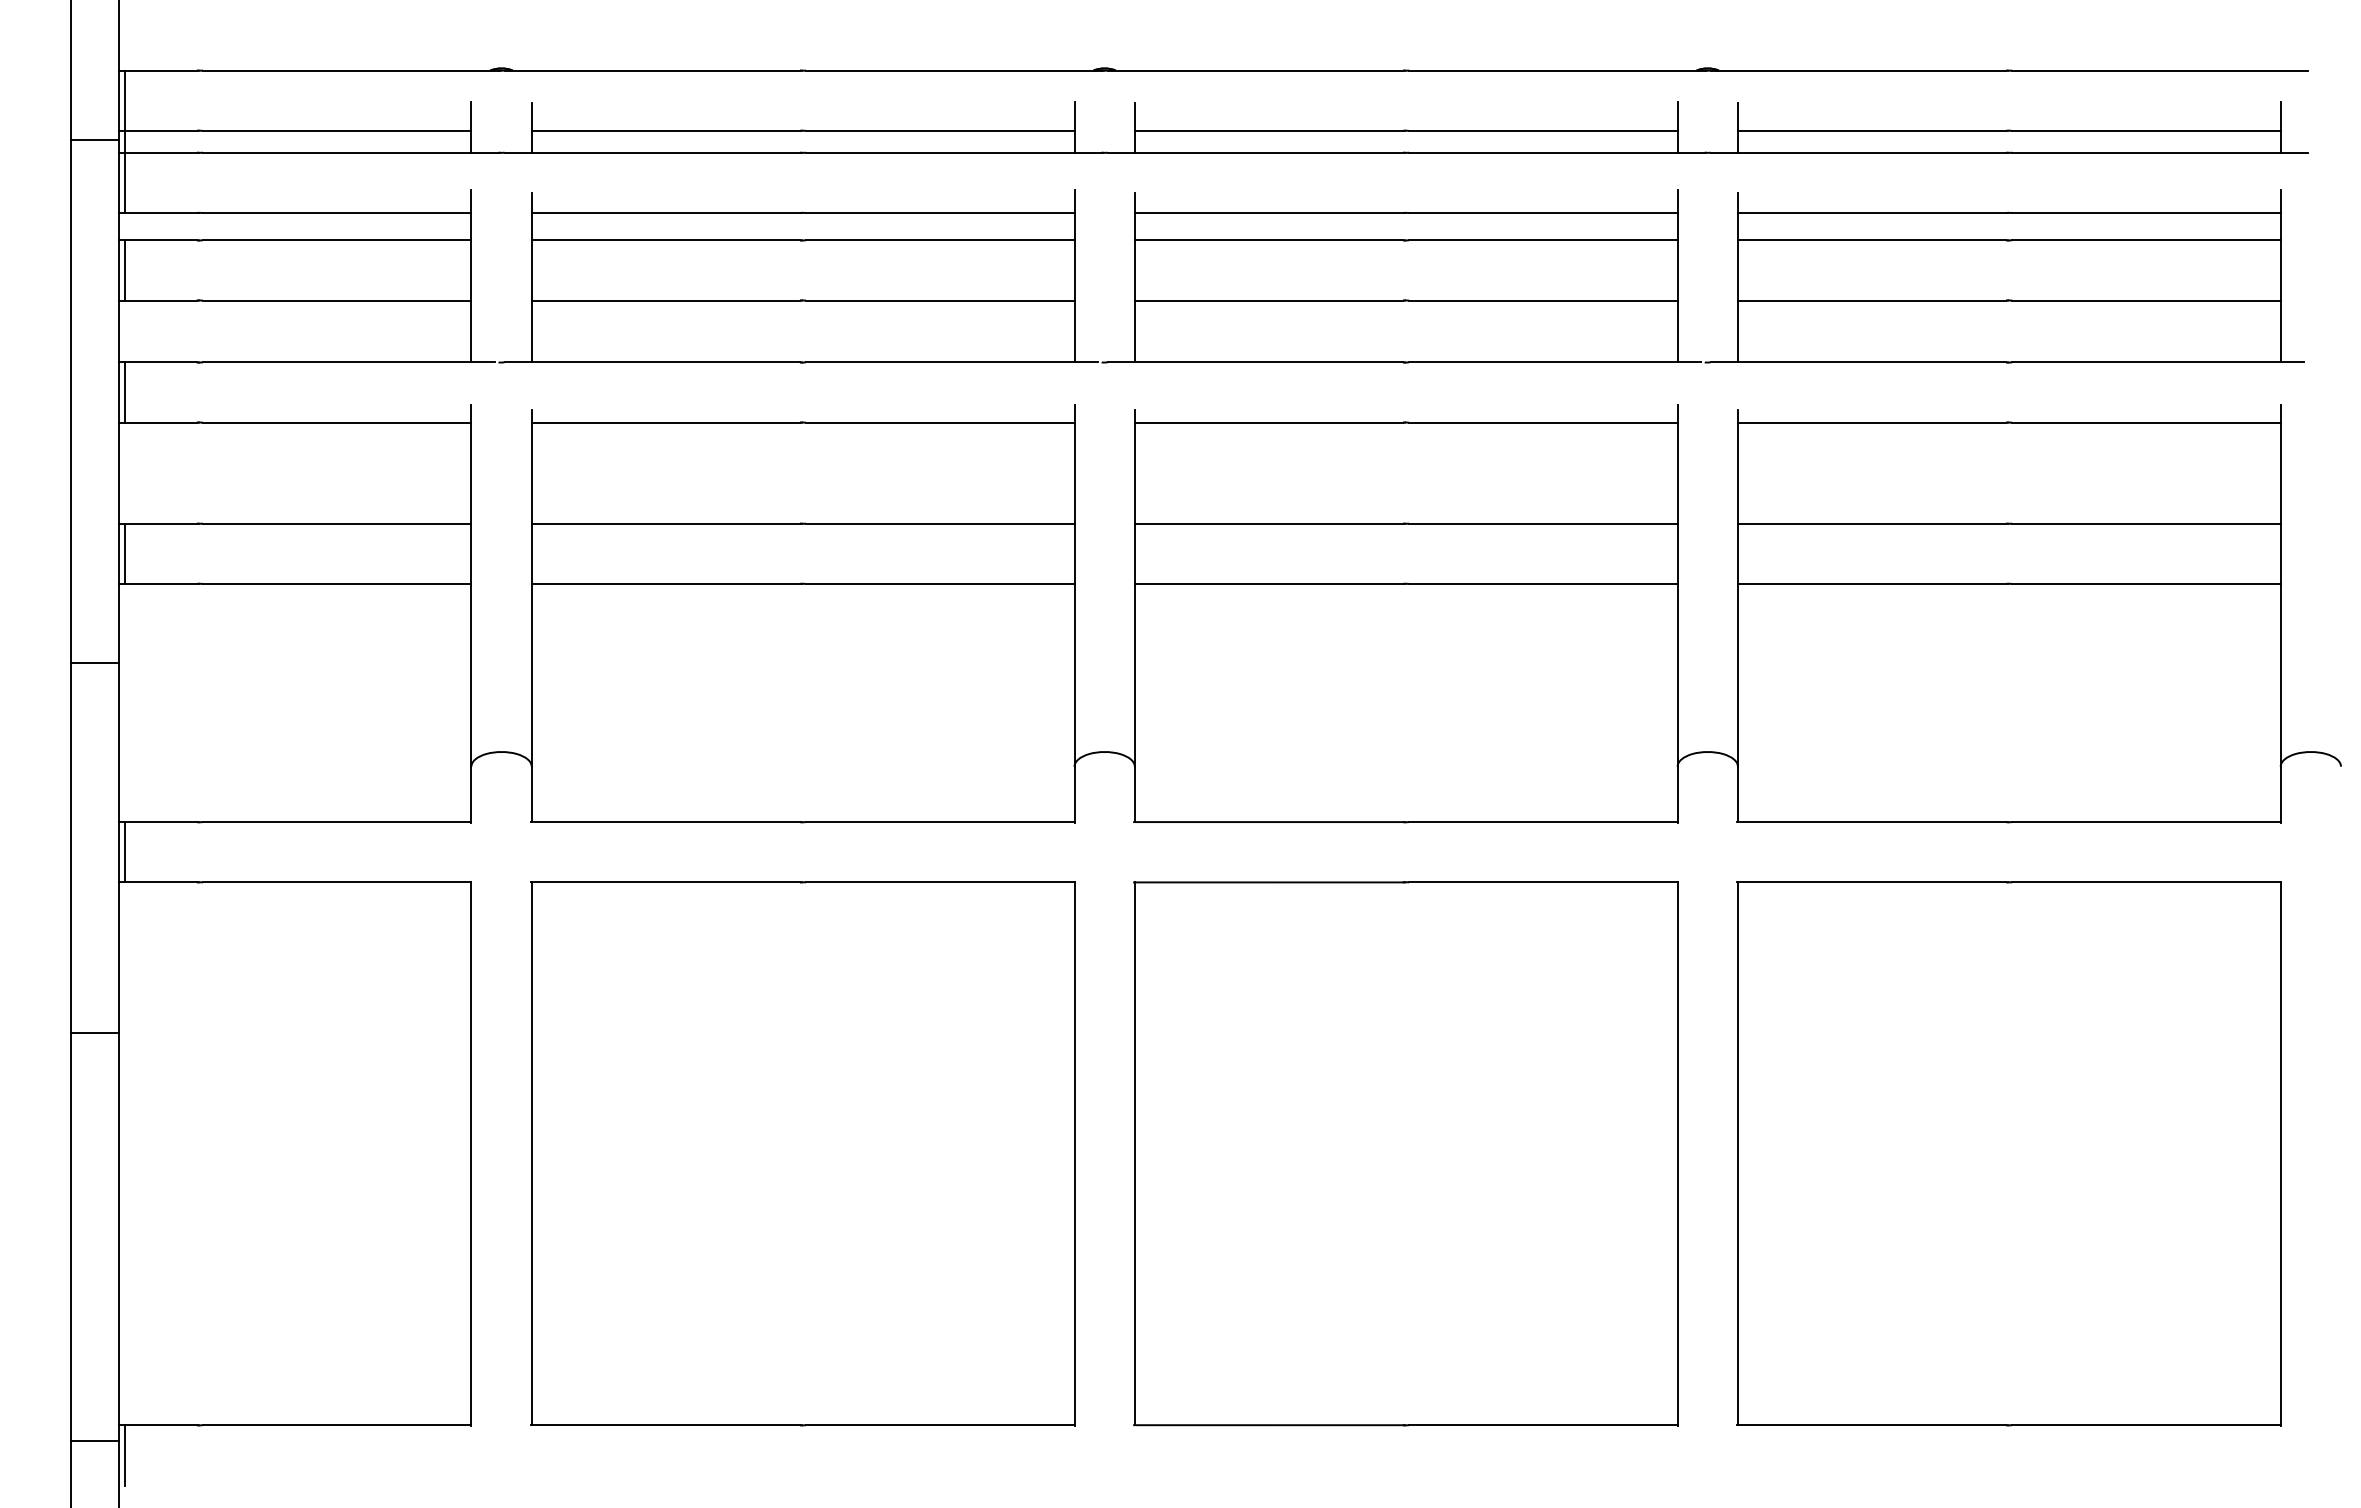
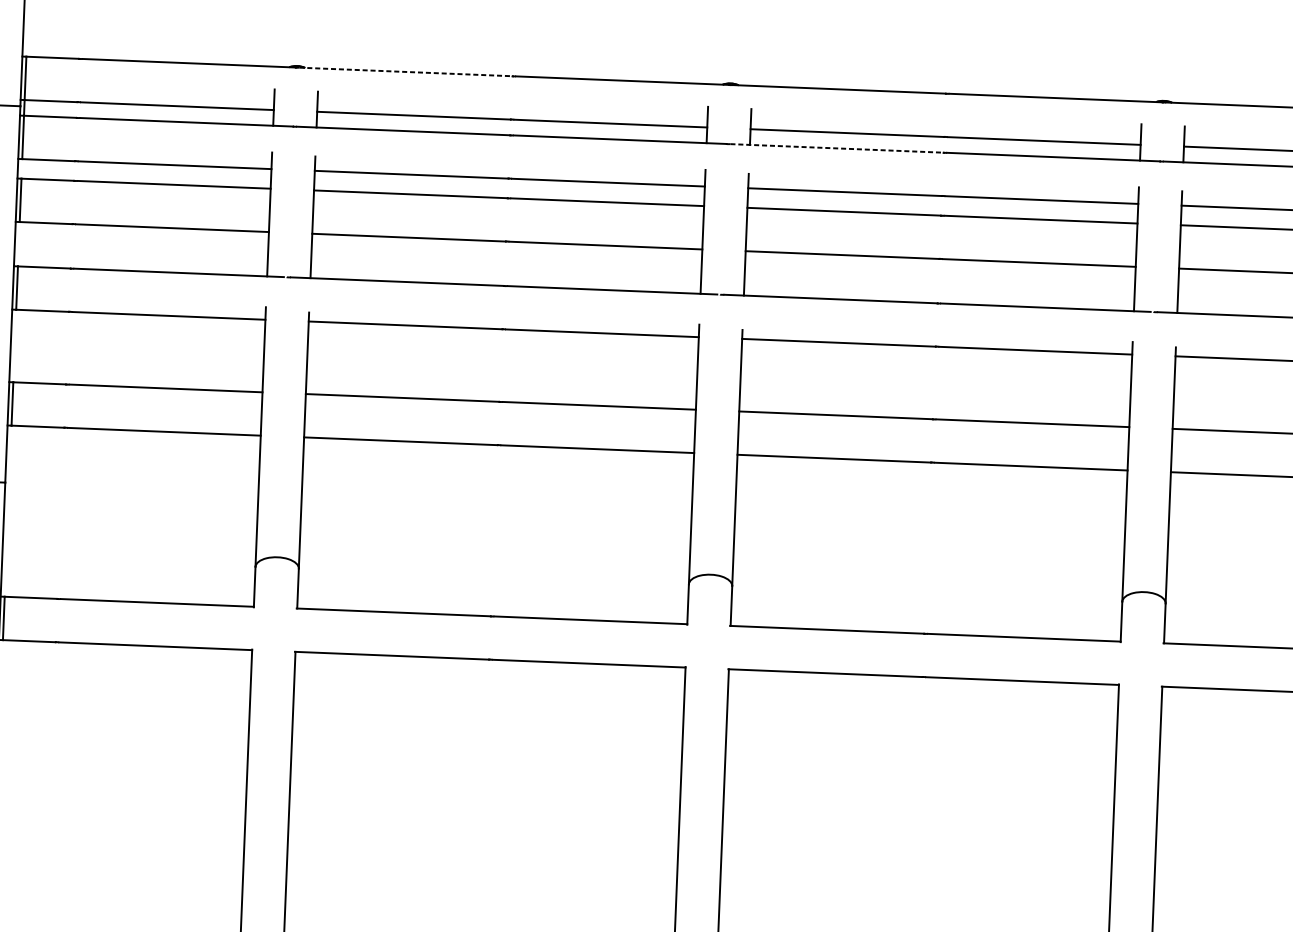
line: (652, 70) -> (405, 71), solid -> dashed
line: (1255, 152) -> (836, 148), solid -> dashed

